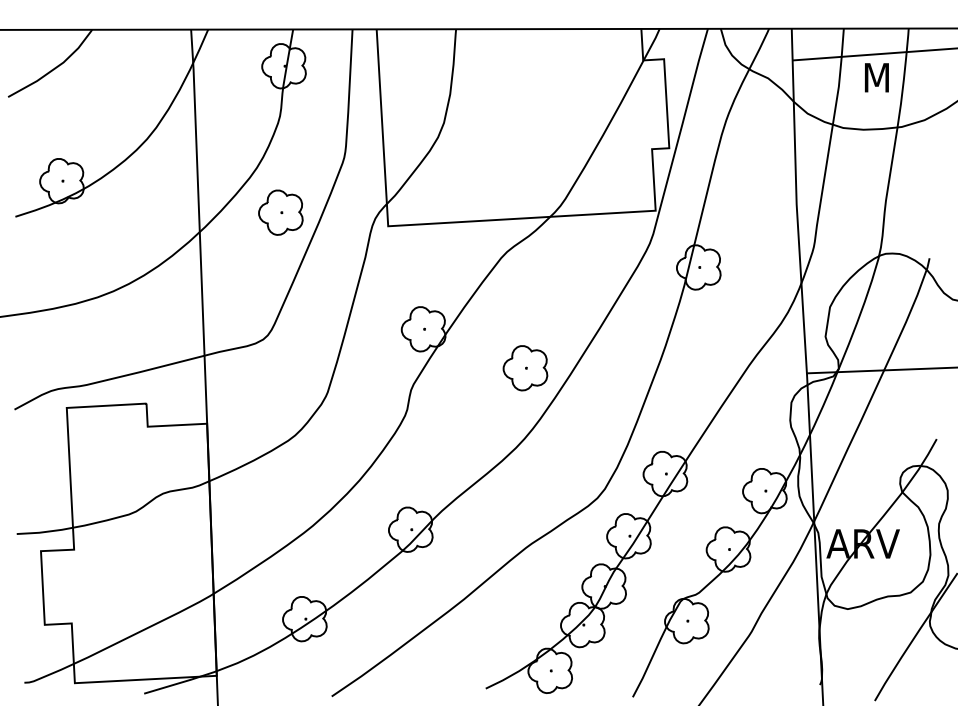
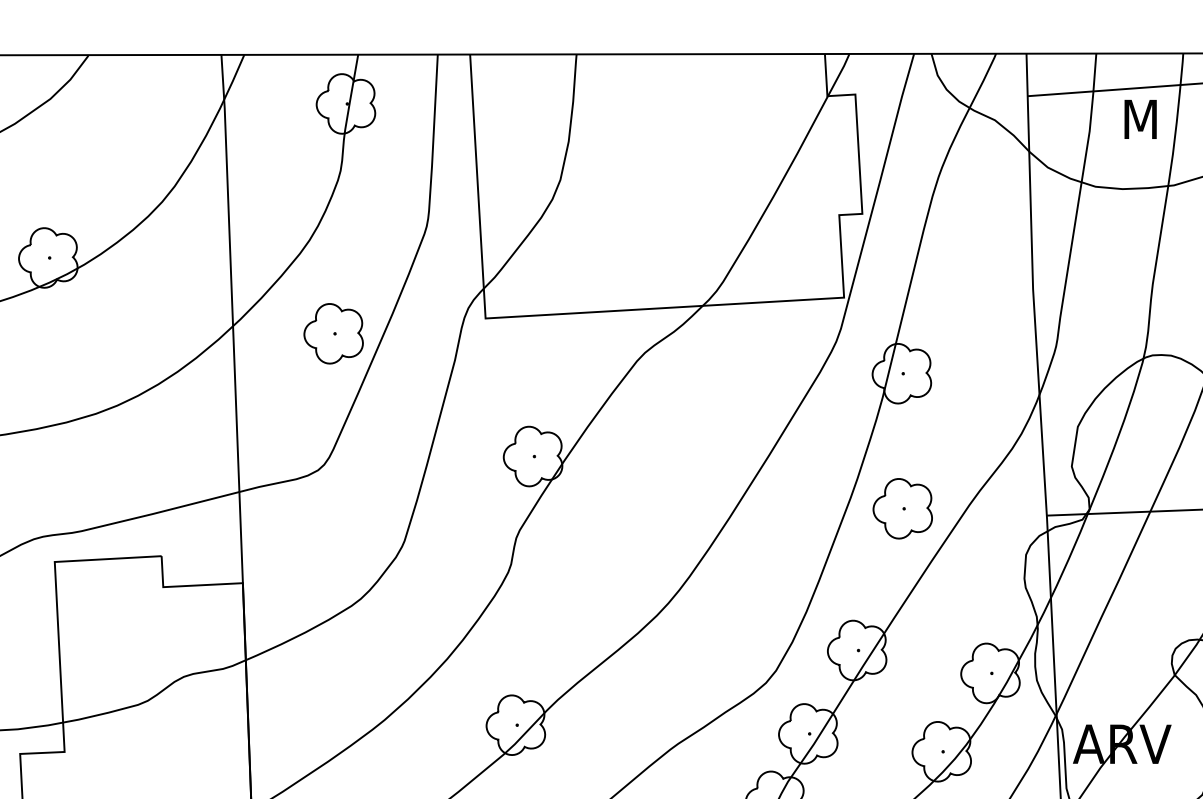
part: (280, 212) -> (333, 333), moved
part: (525, 368) -> (902, 509), moved

